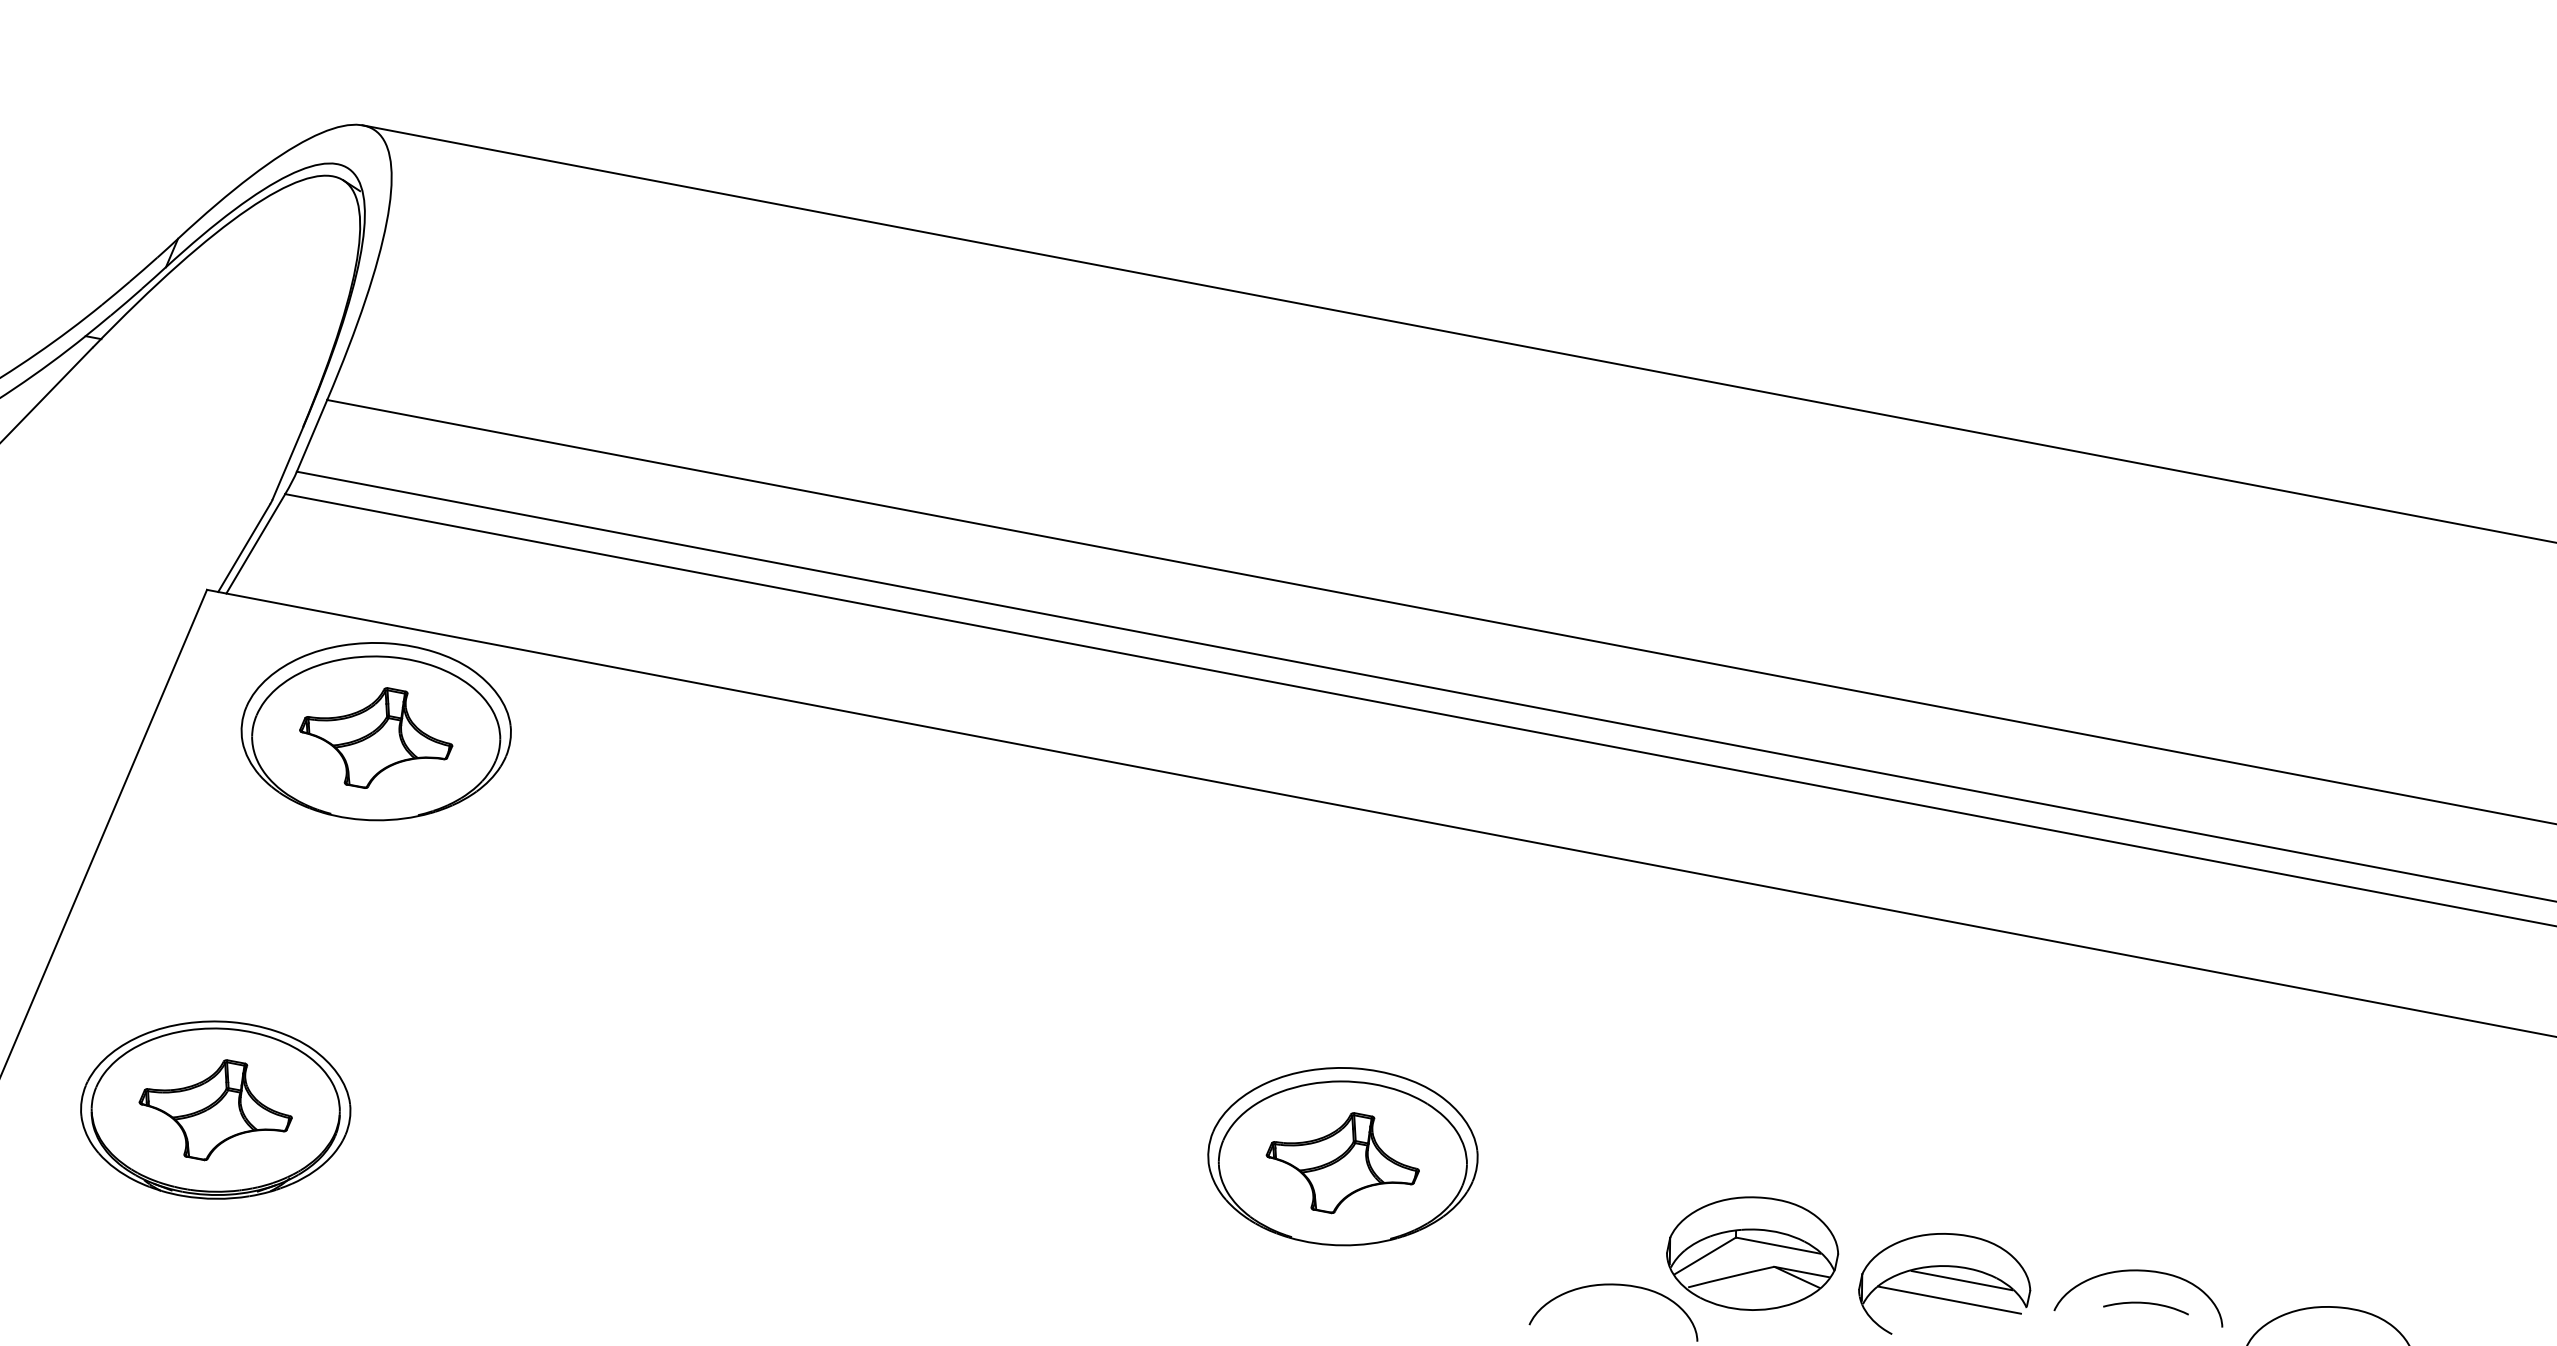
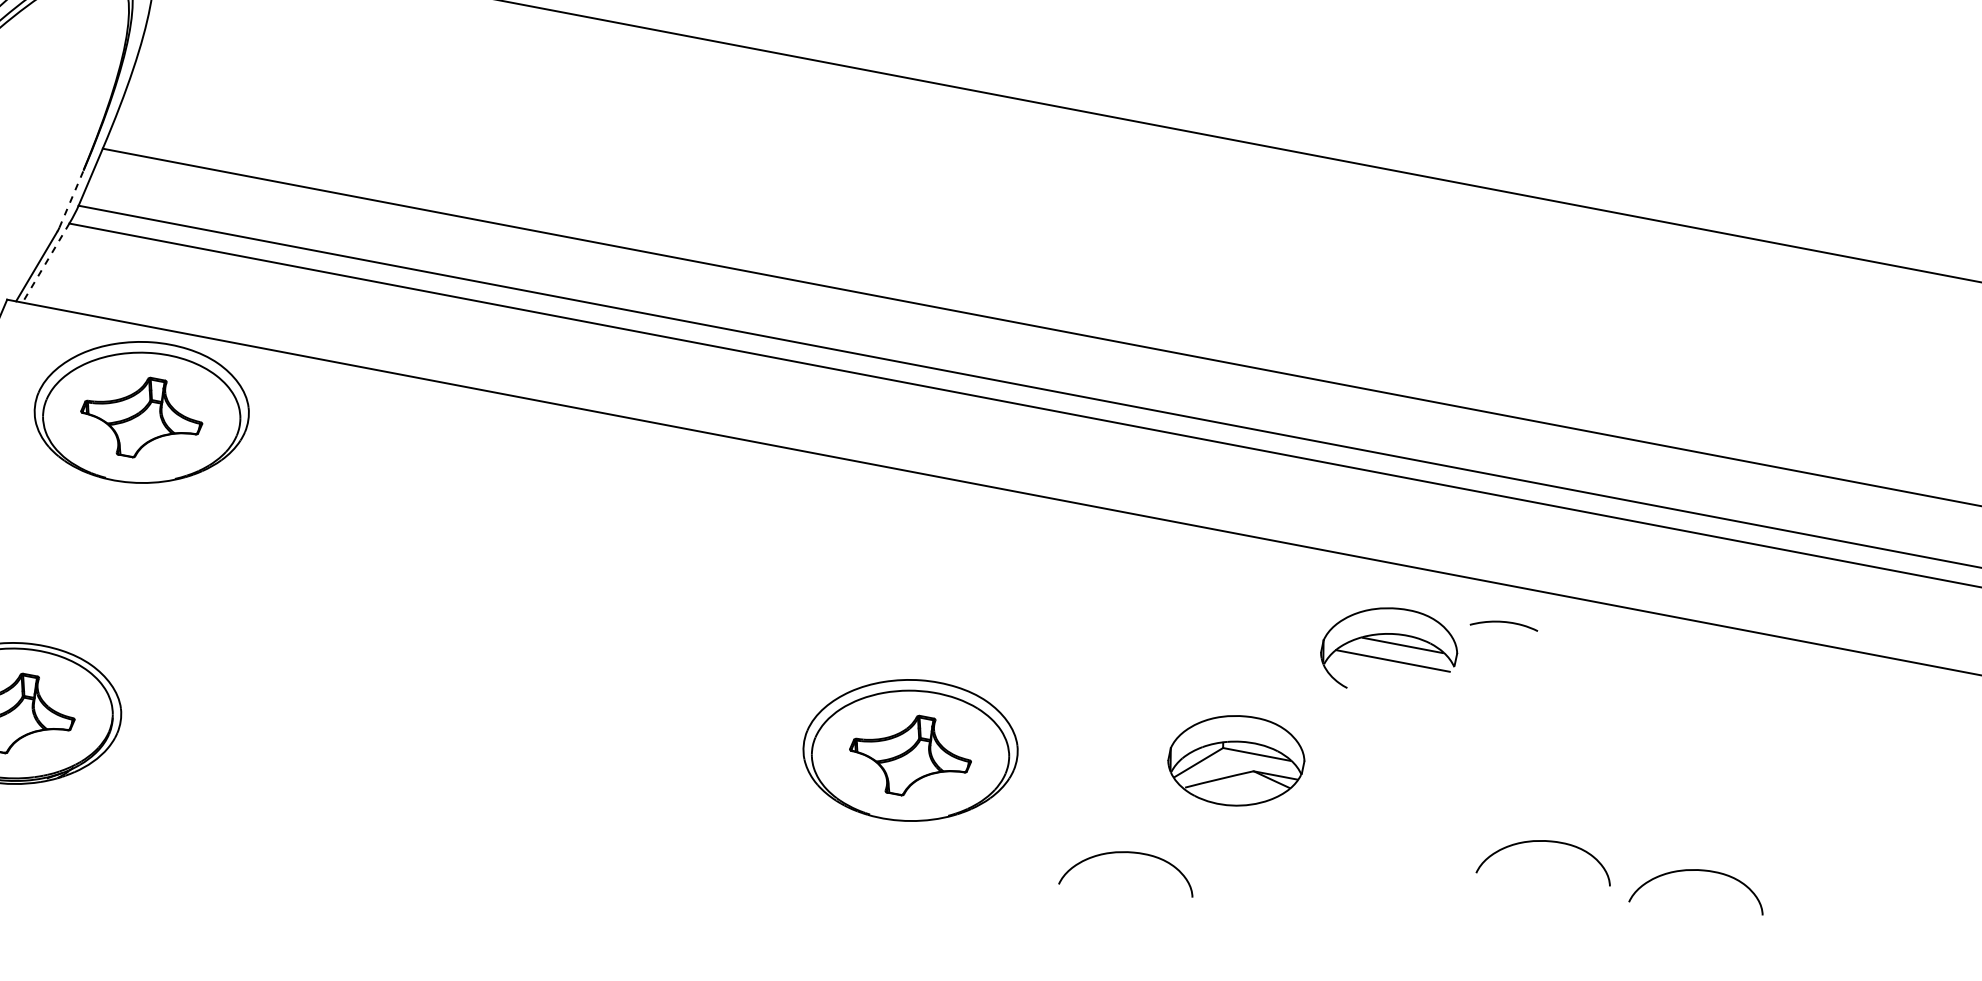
line: (287, 463) -> (71, 199), solid -> dashed
line: (255, 543) -> (45, 262), solid -> dashed
part: (1752, 1253) -> (1236, 760), moved
part: (1944, 1283) -> (1388, 647), moved
curve: (2147, 1304) -> (1505, 623), moved

